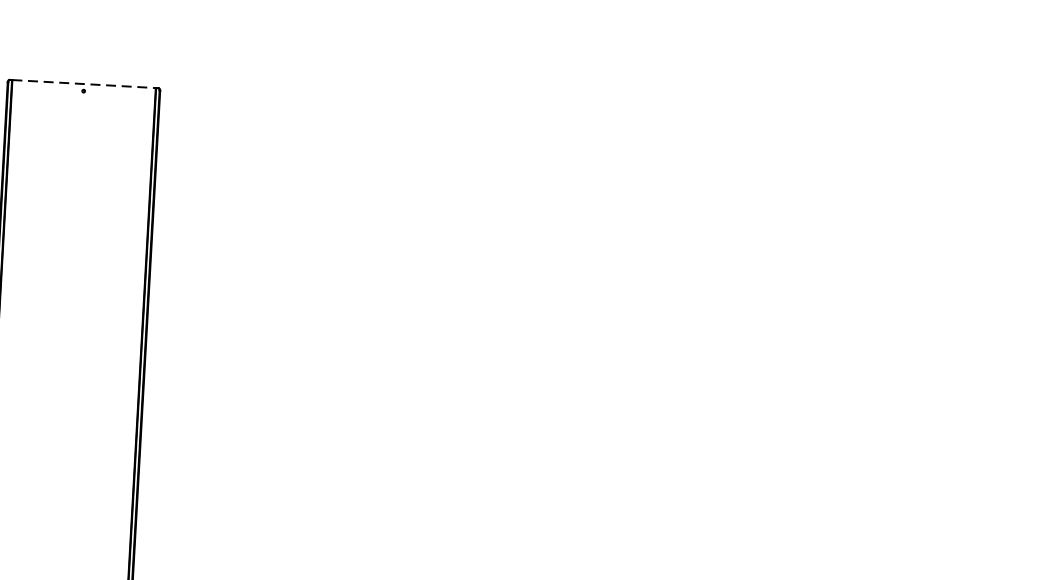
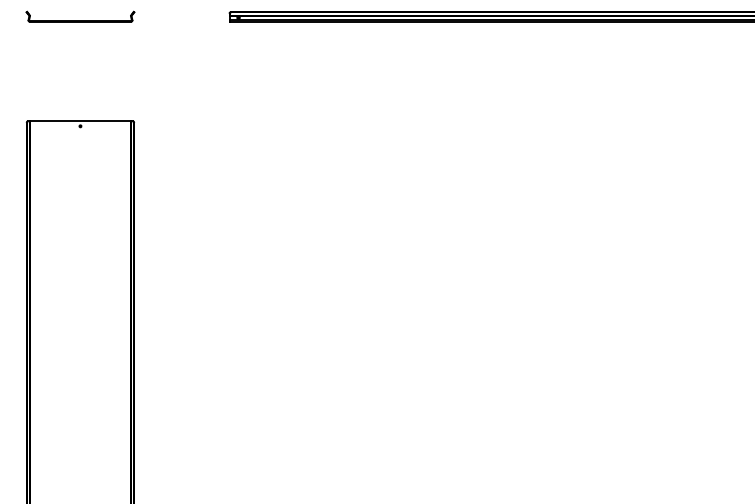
line: (84, 84) -> (80, 121), dashed -> solid

